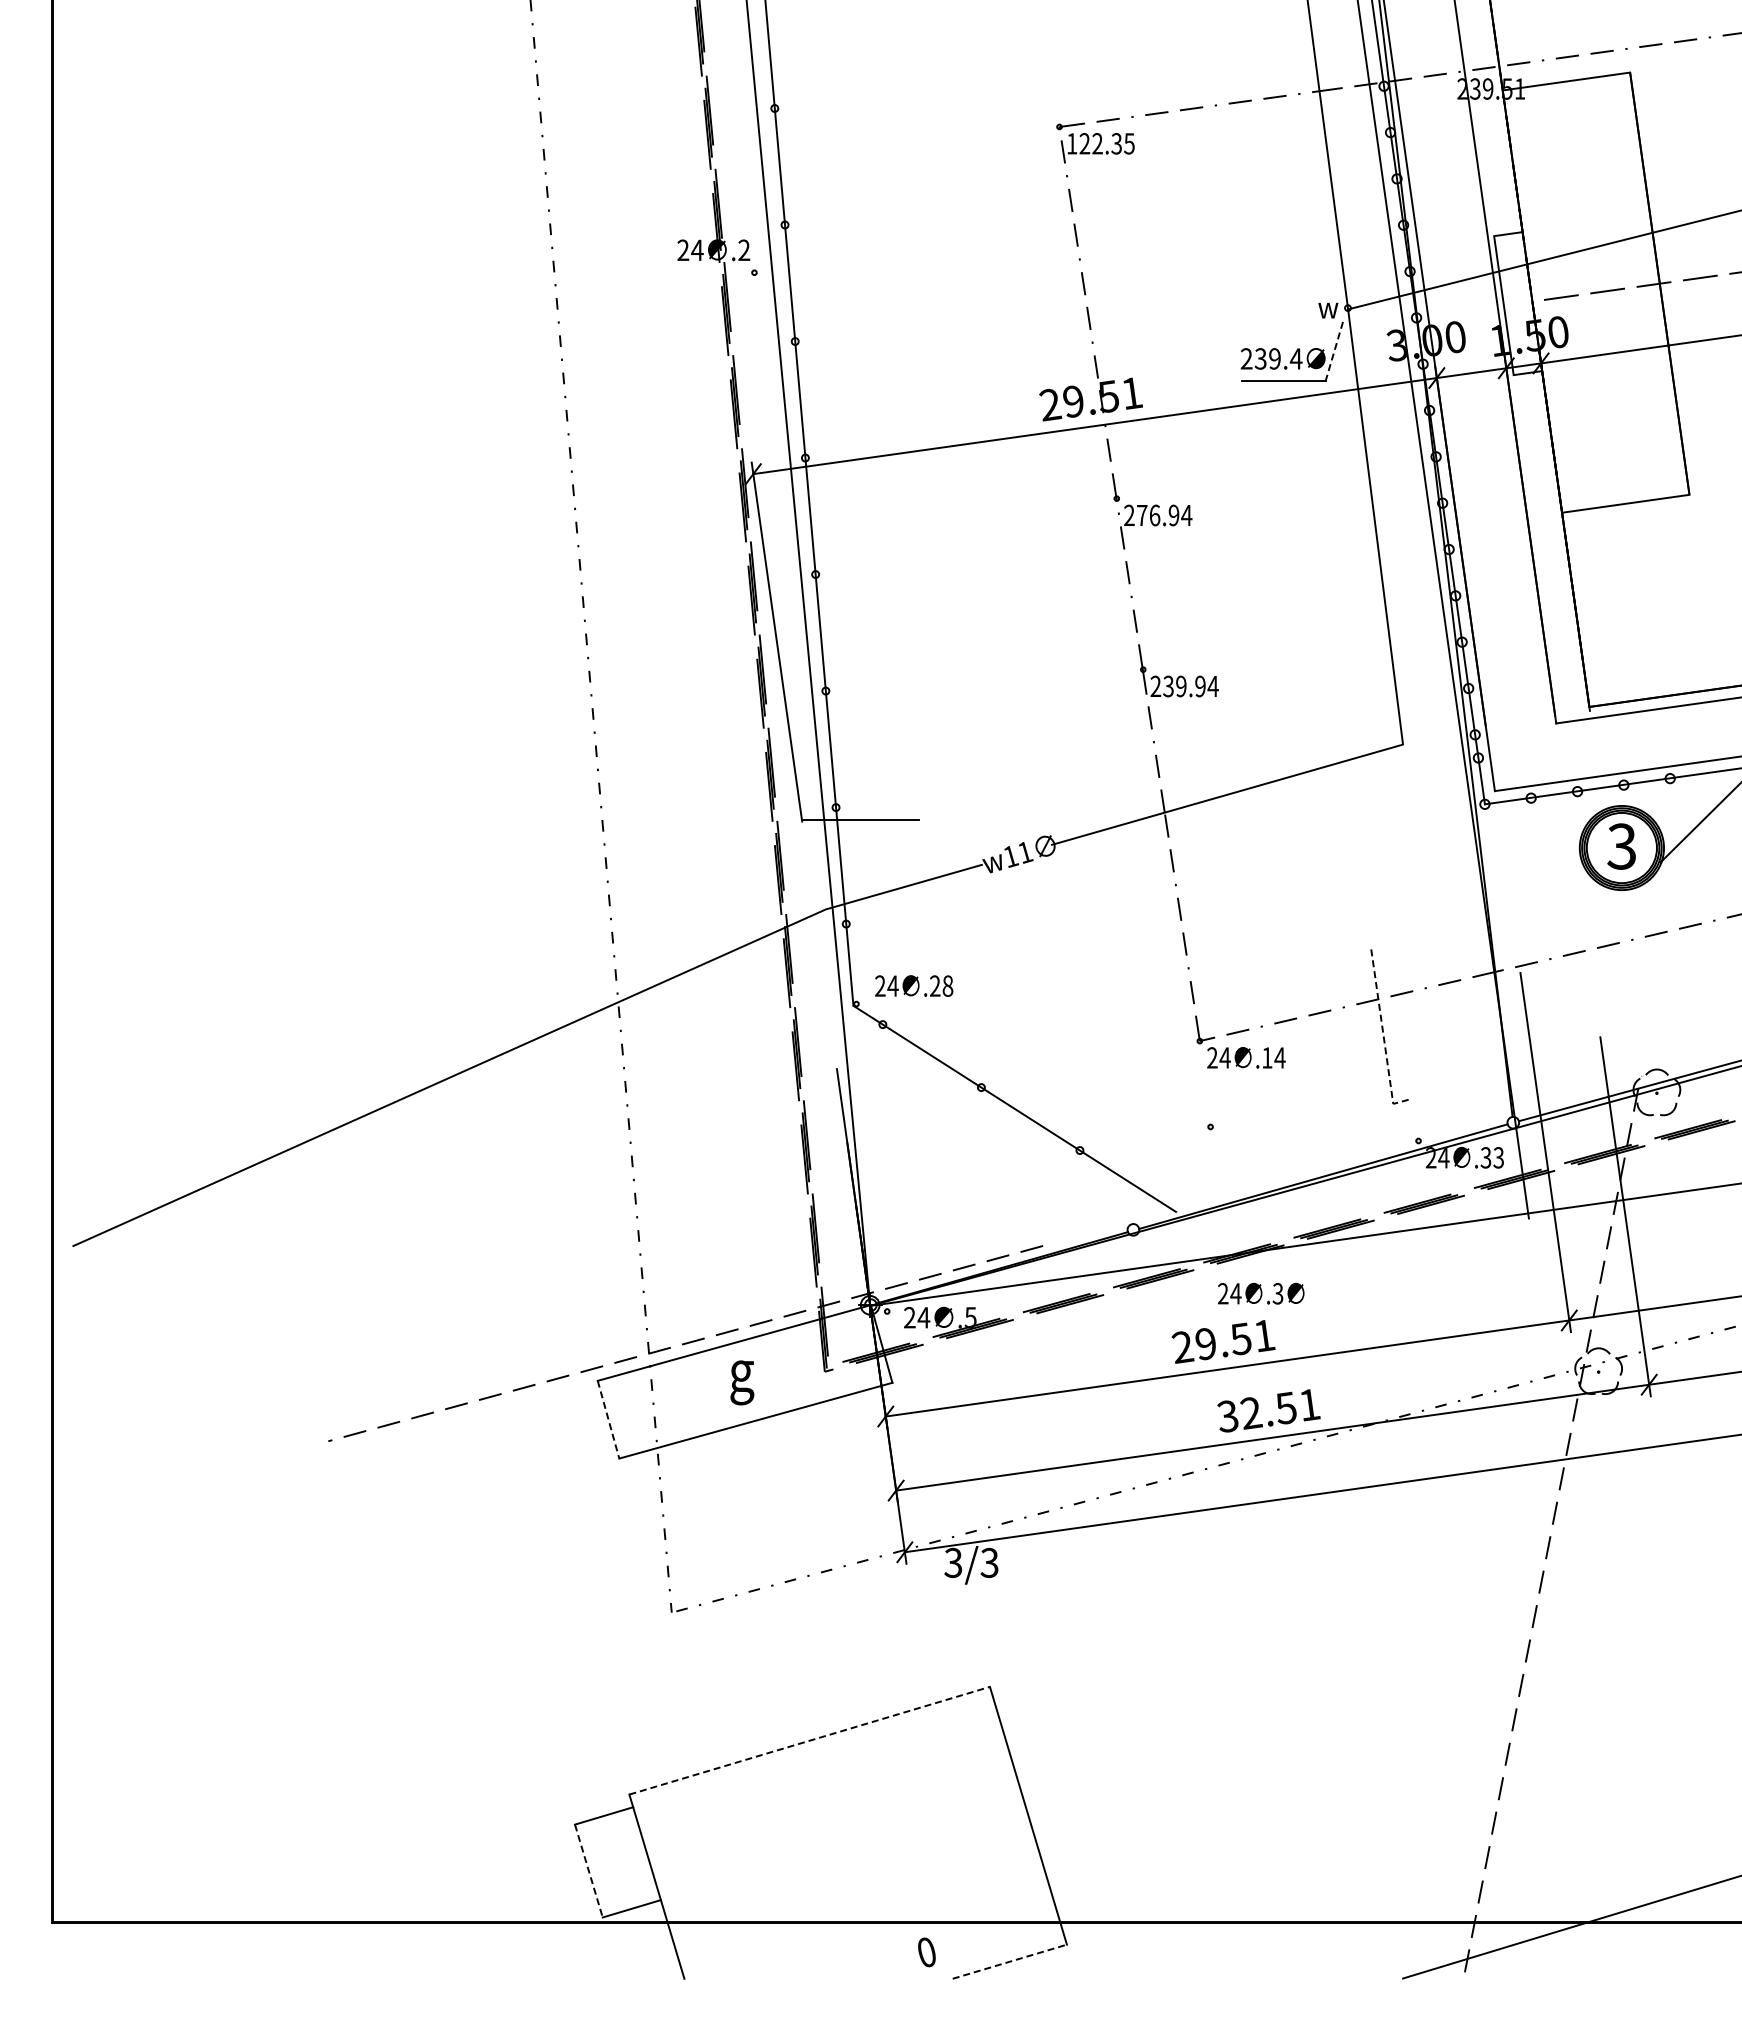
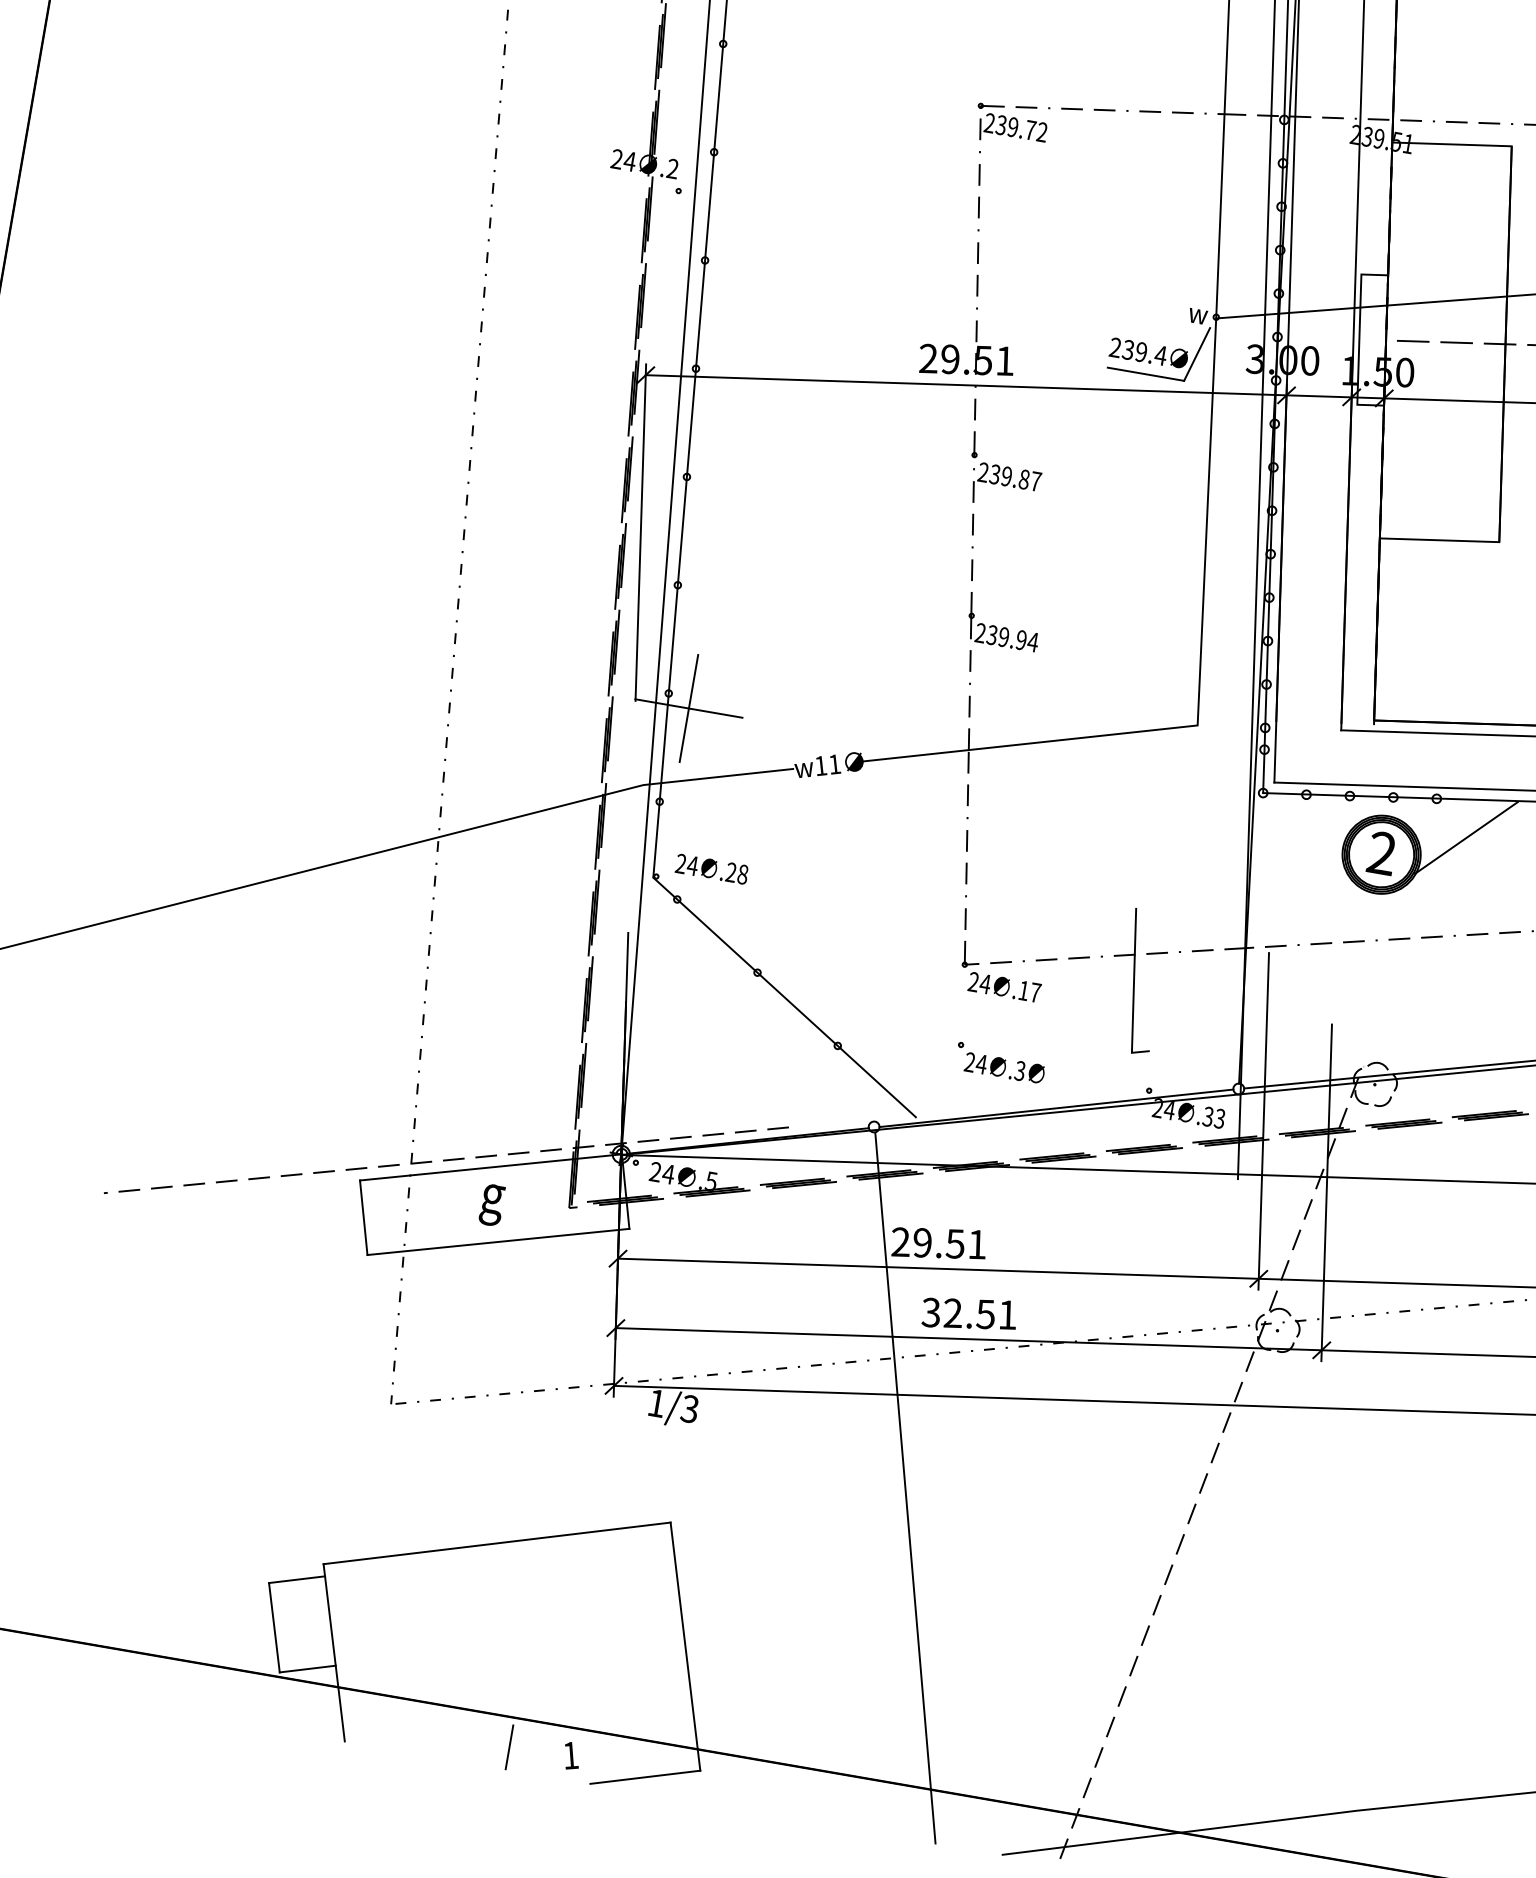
text: (1100, 143) -> (1015, 127), 122.35 -> 239.72
line: (1334, 351) -> (1197, 354), dashed -> solid
text: (1164, 515) -> (1015, 478), 276.94 -> 239.87
line: (860, 819) -> (689, 708), added
text: (1621, 846) -> (1381, 853), 3 -> 2
line: (1383, 1037) -> (1133, 990), dashed -> solid
text: (1279, 1057) -> (1035, 992), .14 -> .17
text: (1261, 1293) -> (1005, 1068), moved
line: (608, 1420) -> (363, 1218), dashed -> solid
text: (953, 1562) -> (656, 1402), 3/3 -> 1/3
line: (1232, 1607) -> (905, 1488), added
line: (810, 1740) -> (497, 1543), dashed -> solid
line: (589, 1871) -> (274, 1628), dashed -> solid
text: (927, 1952) -> (571, 1755), 0 -> 1
line: (860, 1954) -> (509, 1747), added
line: (1009, 1961) -> (645, 1777), dashed -> solid

